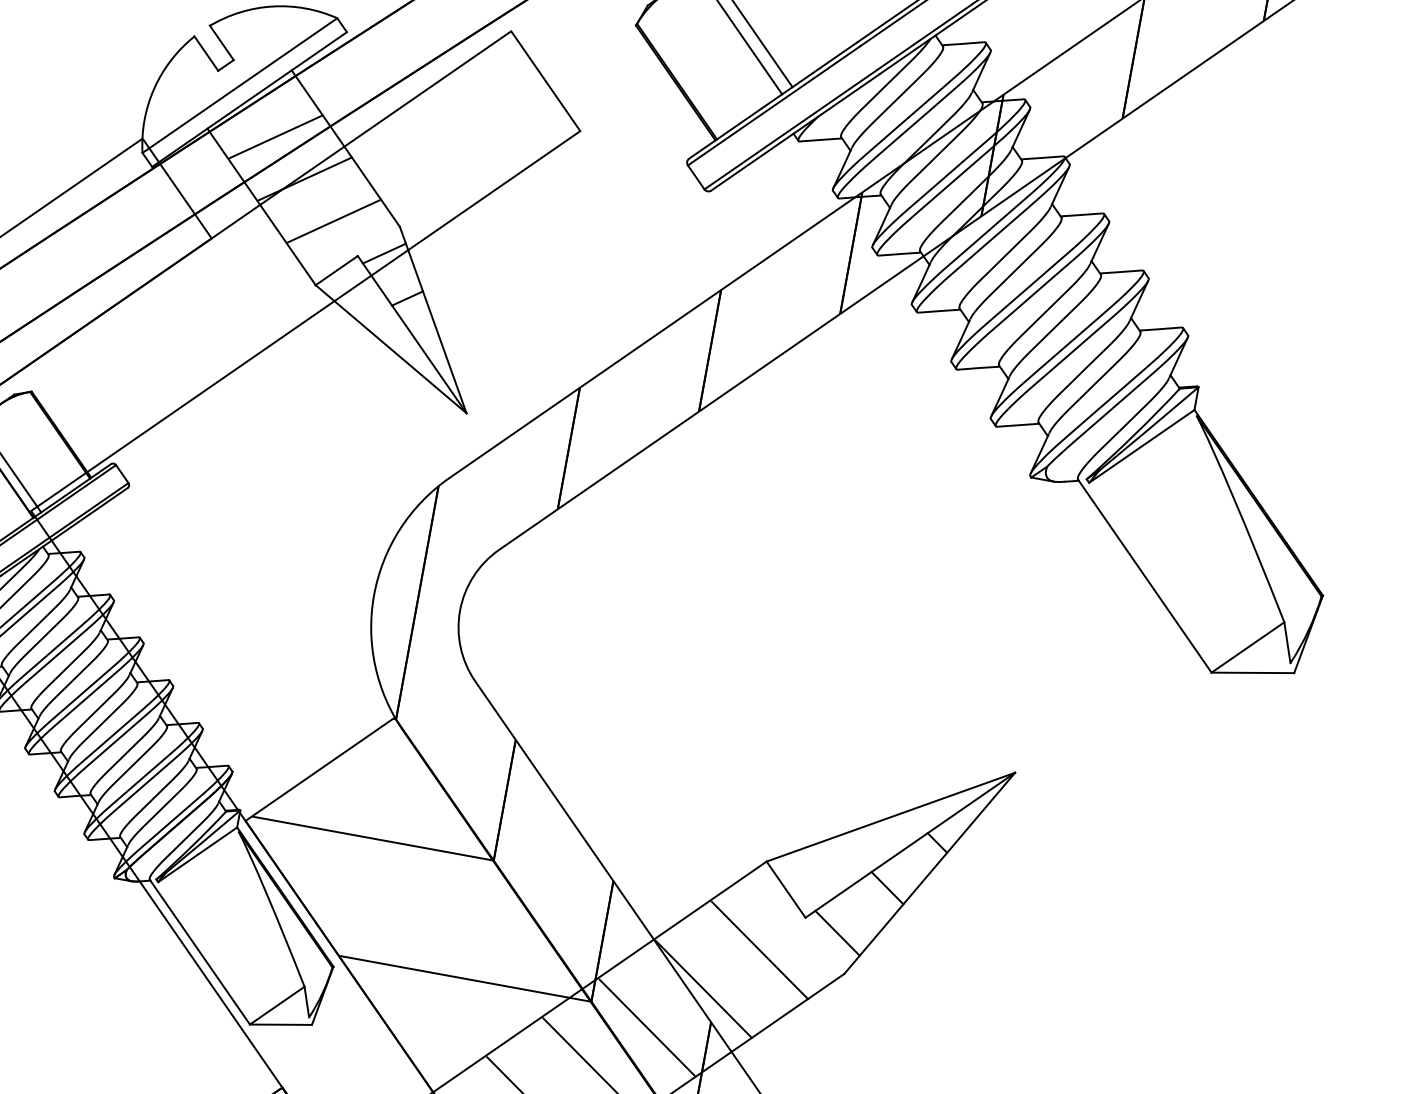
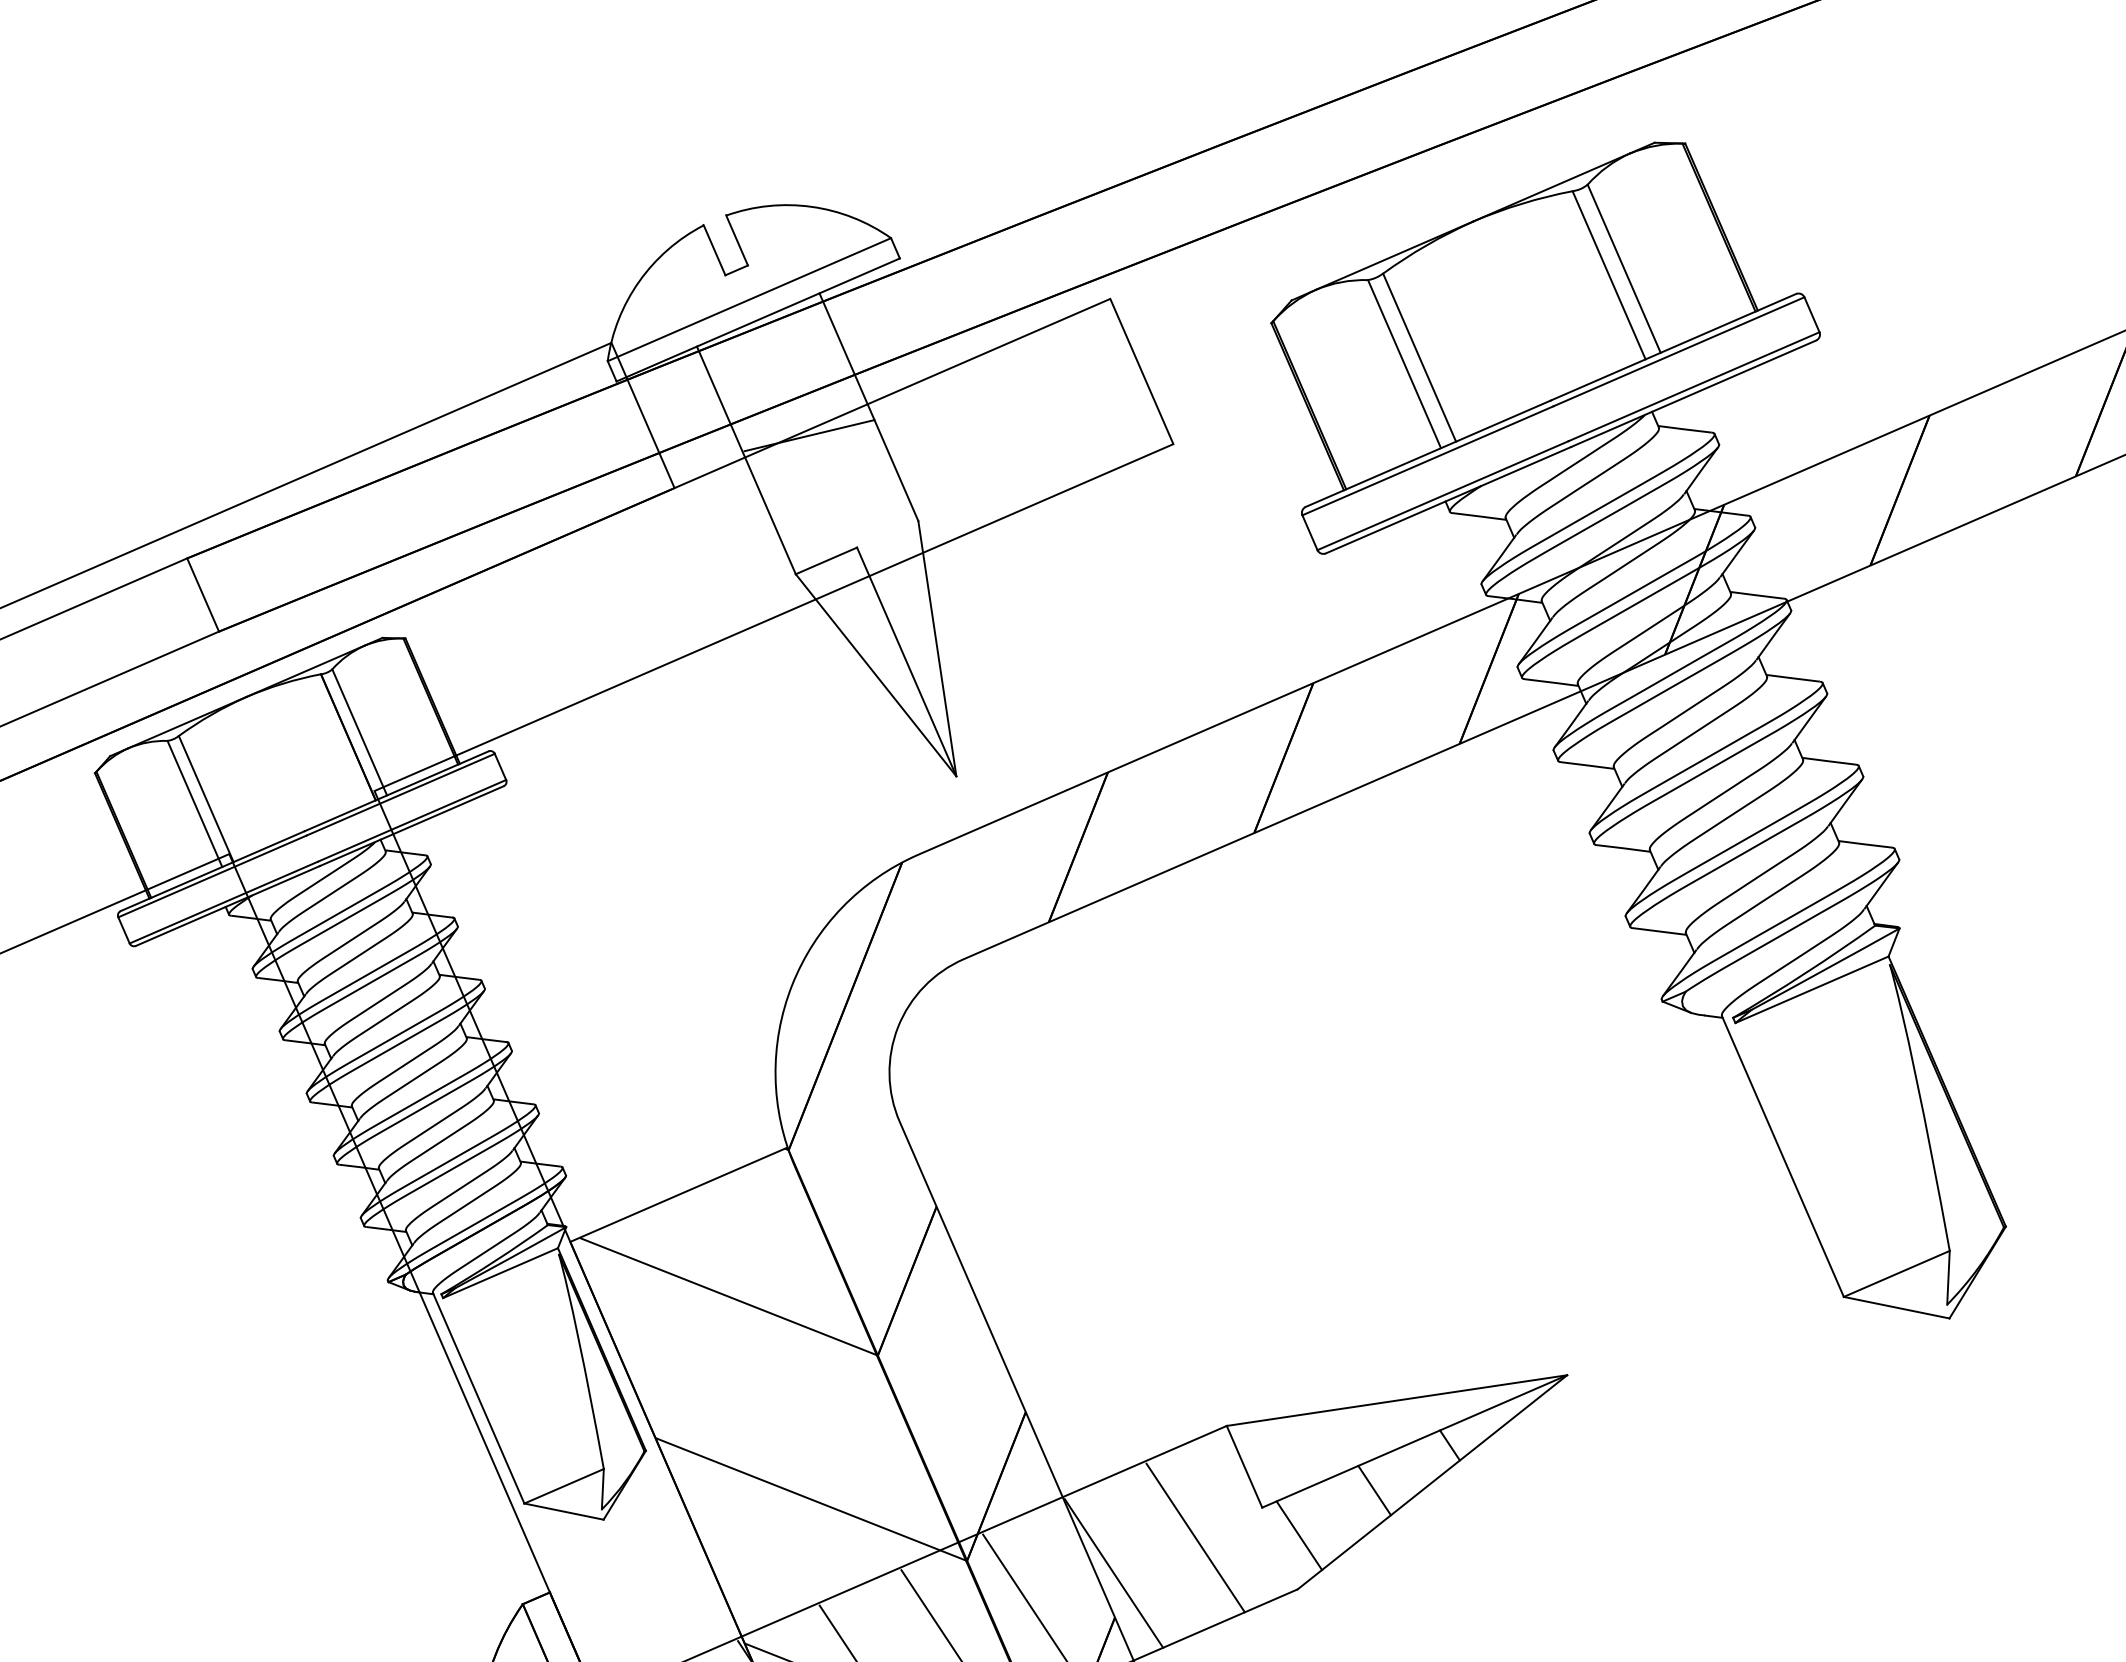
line: (275, 136) -> (782, 373), removed
line: (334, 220) -> (836, 496), removed
line: (384, 253) -> (891, 551), removed
line: (407, 298) -> (909, 614), removed

